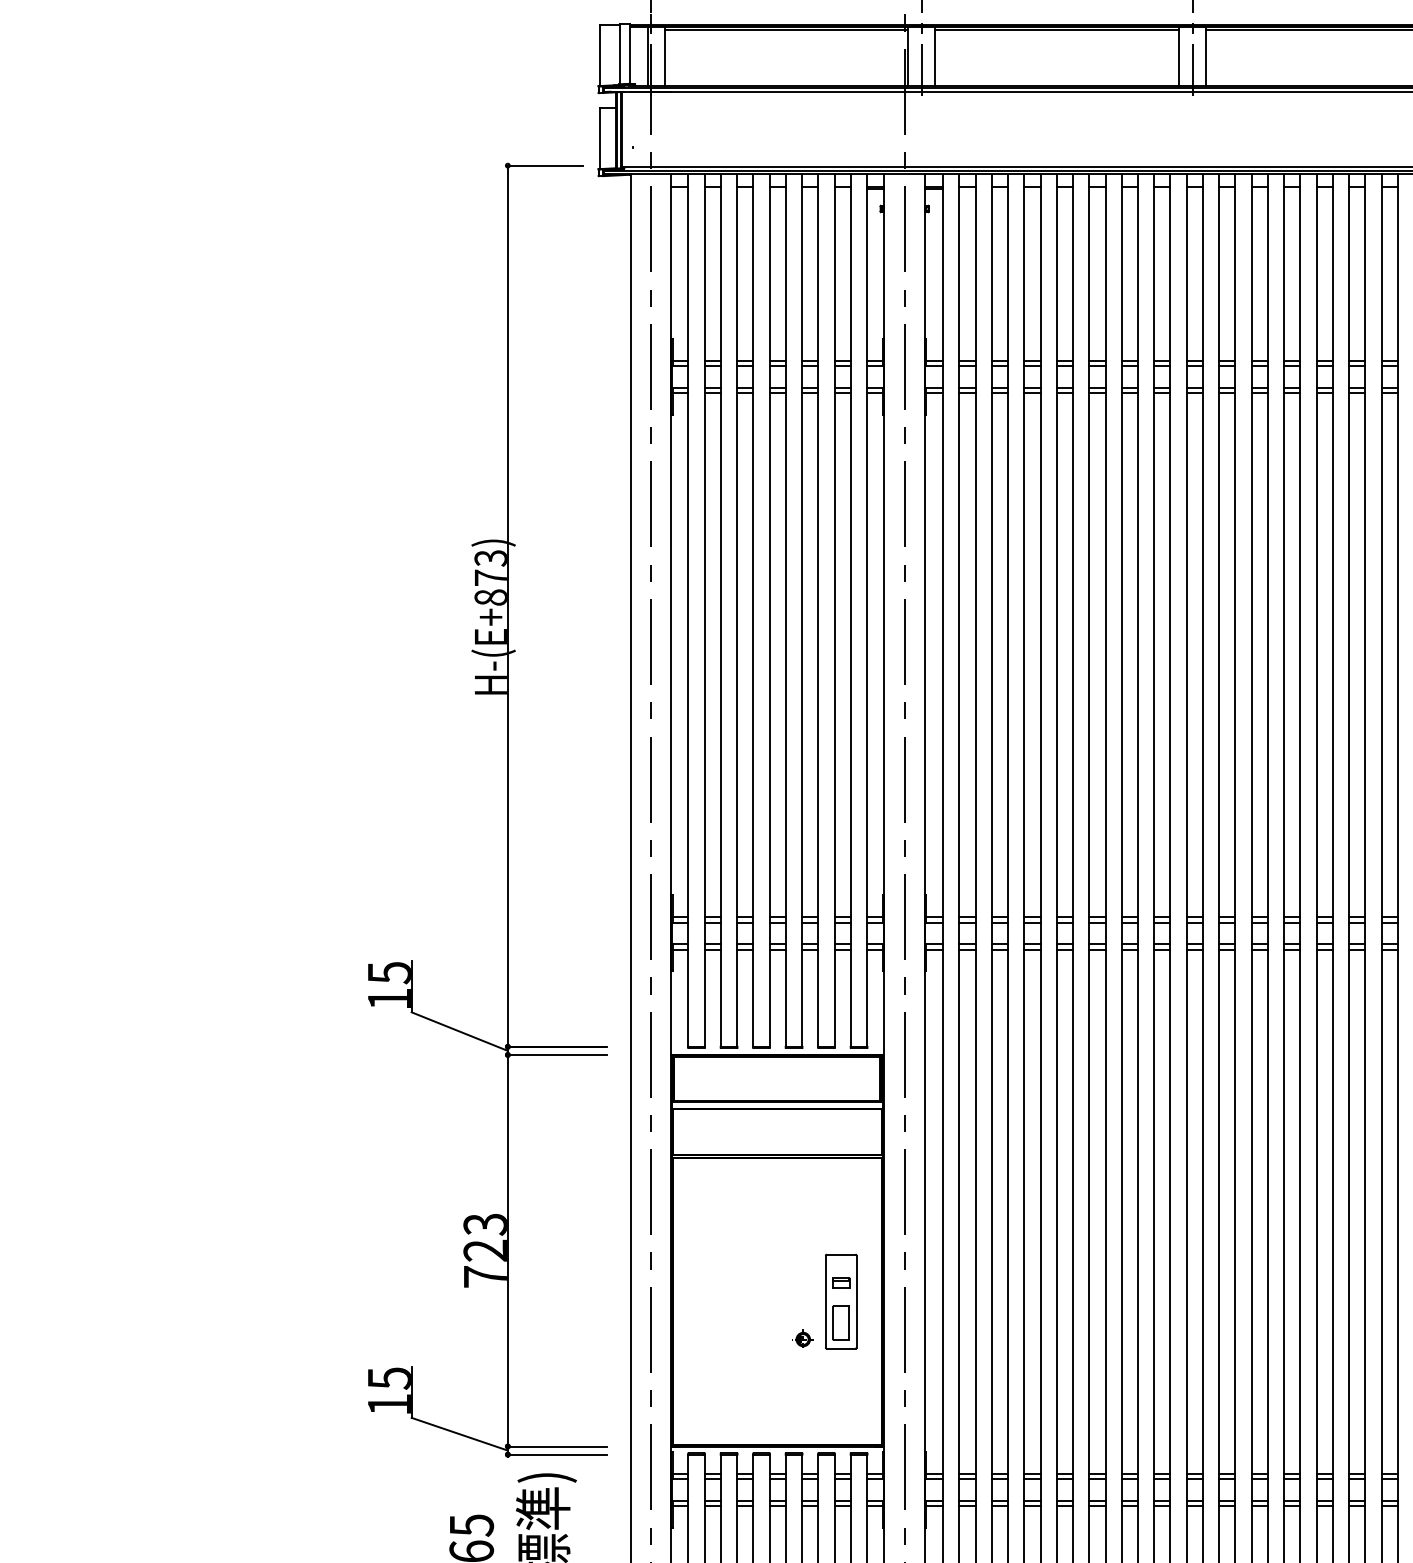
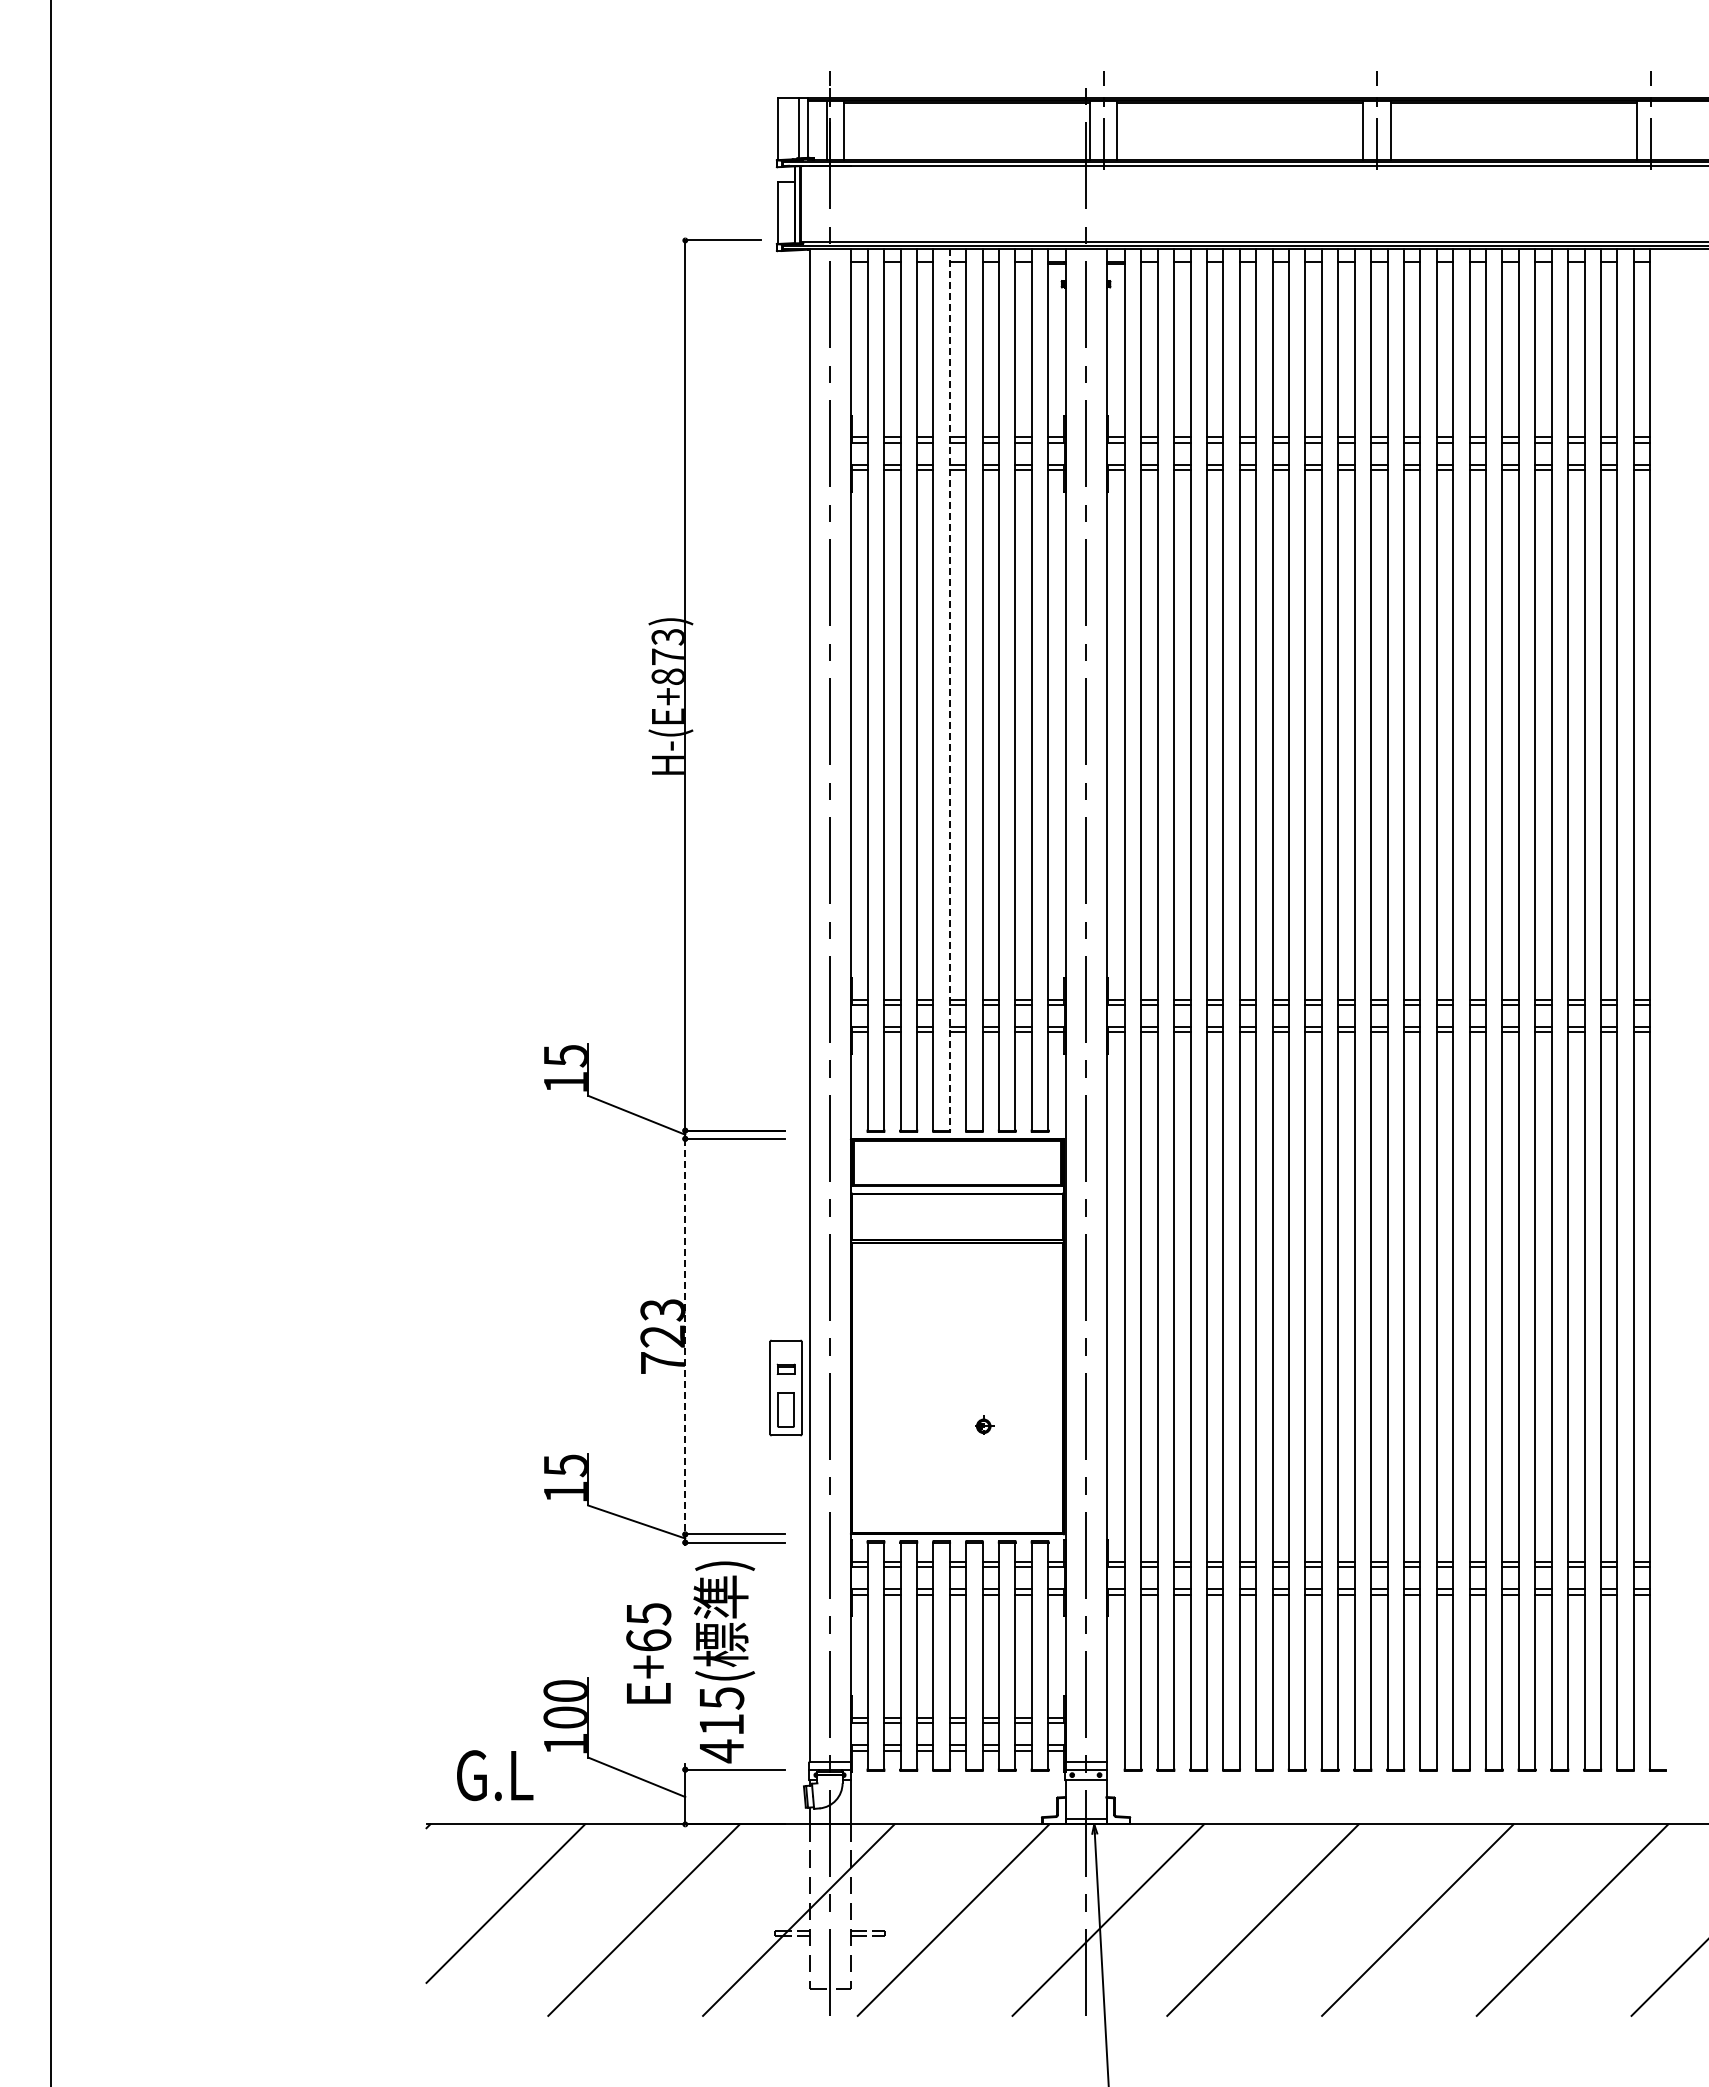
line: (769, 611) -> (949, 690), solid -> dashed
line: (508, 1250) -> (685, 1336), solid -> dashed
part: (840, 1301) -> (785, 1387), moved

